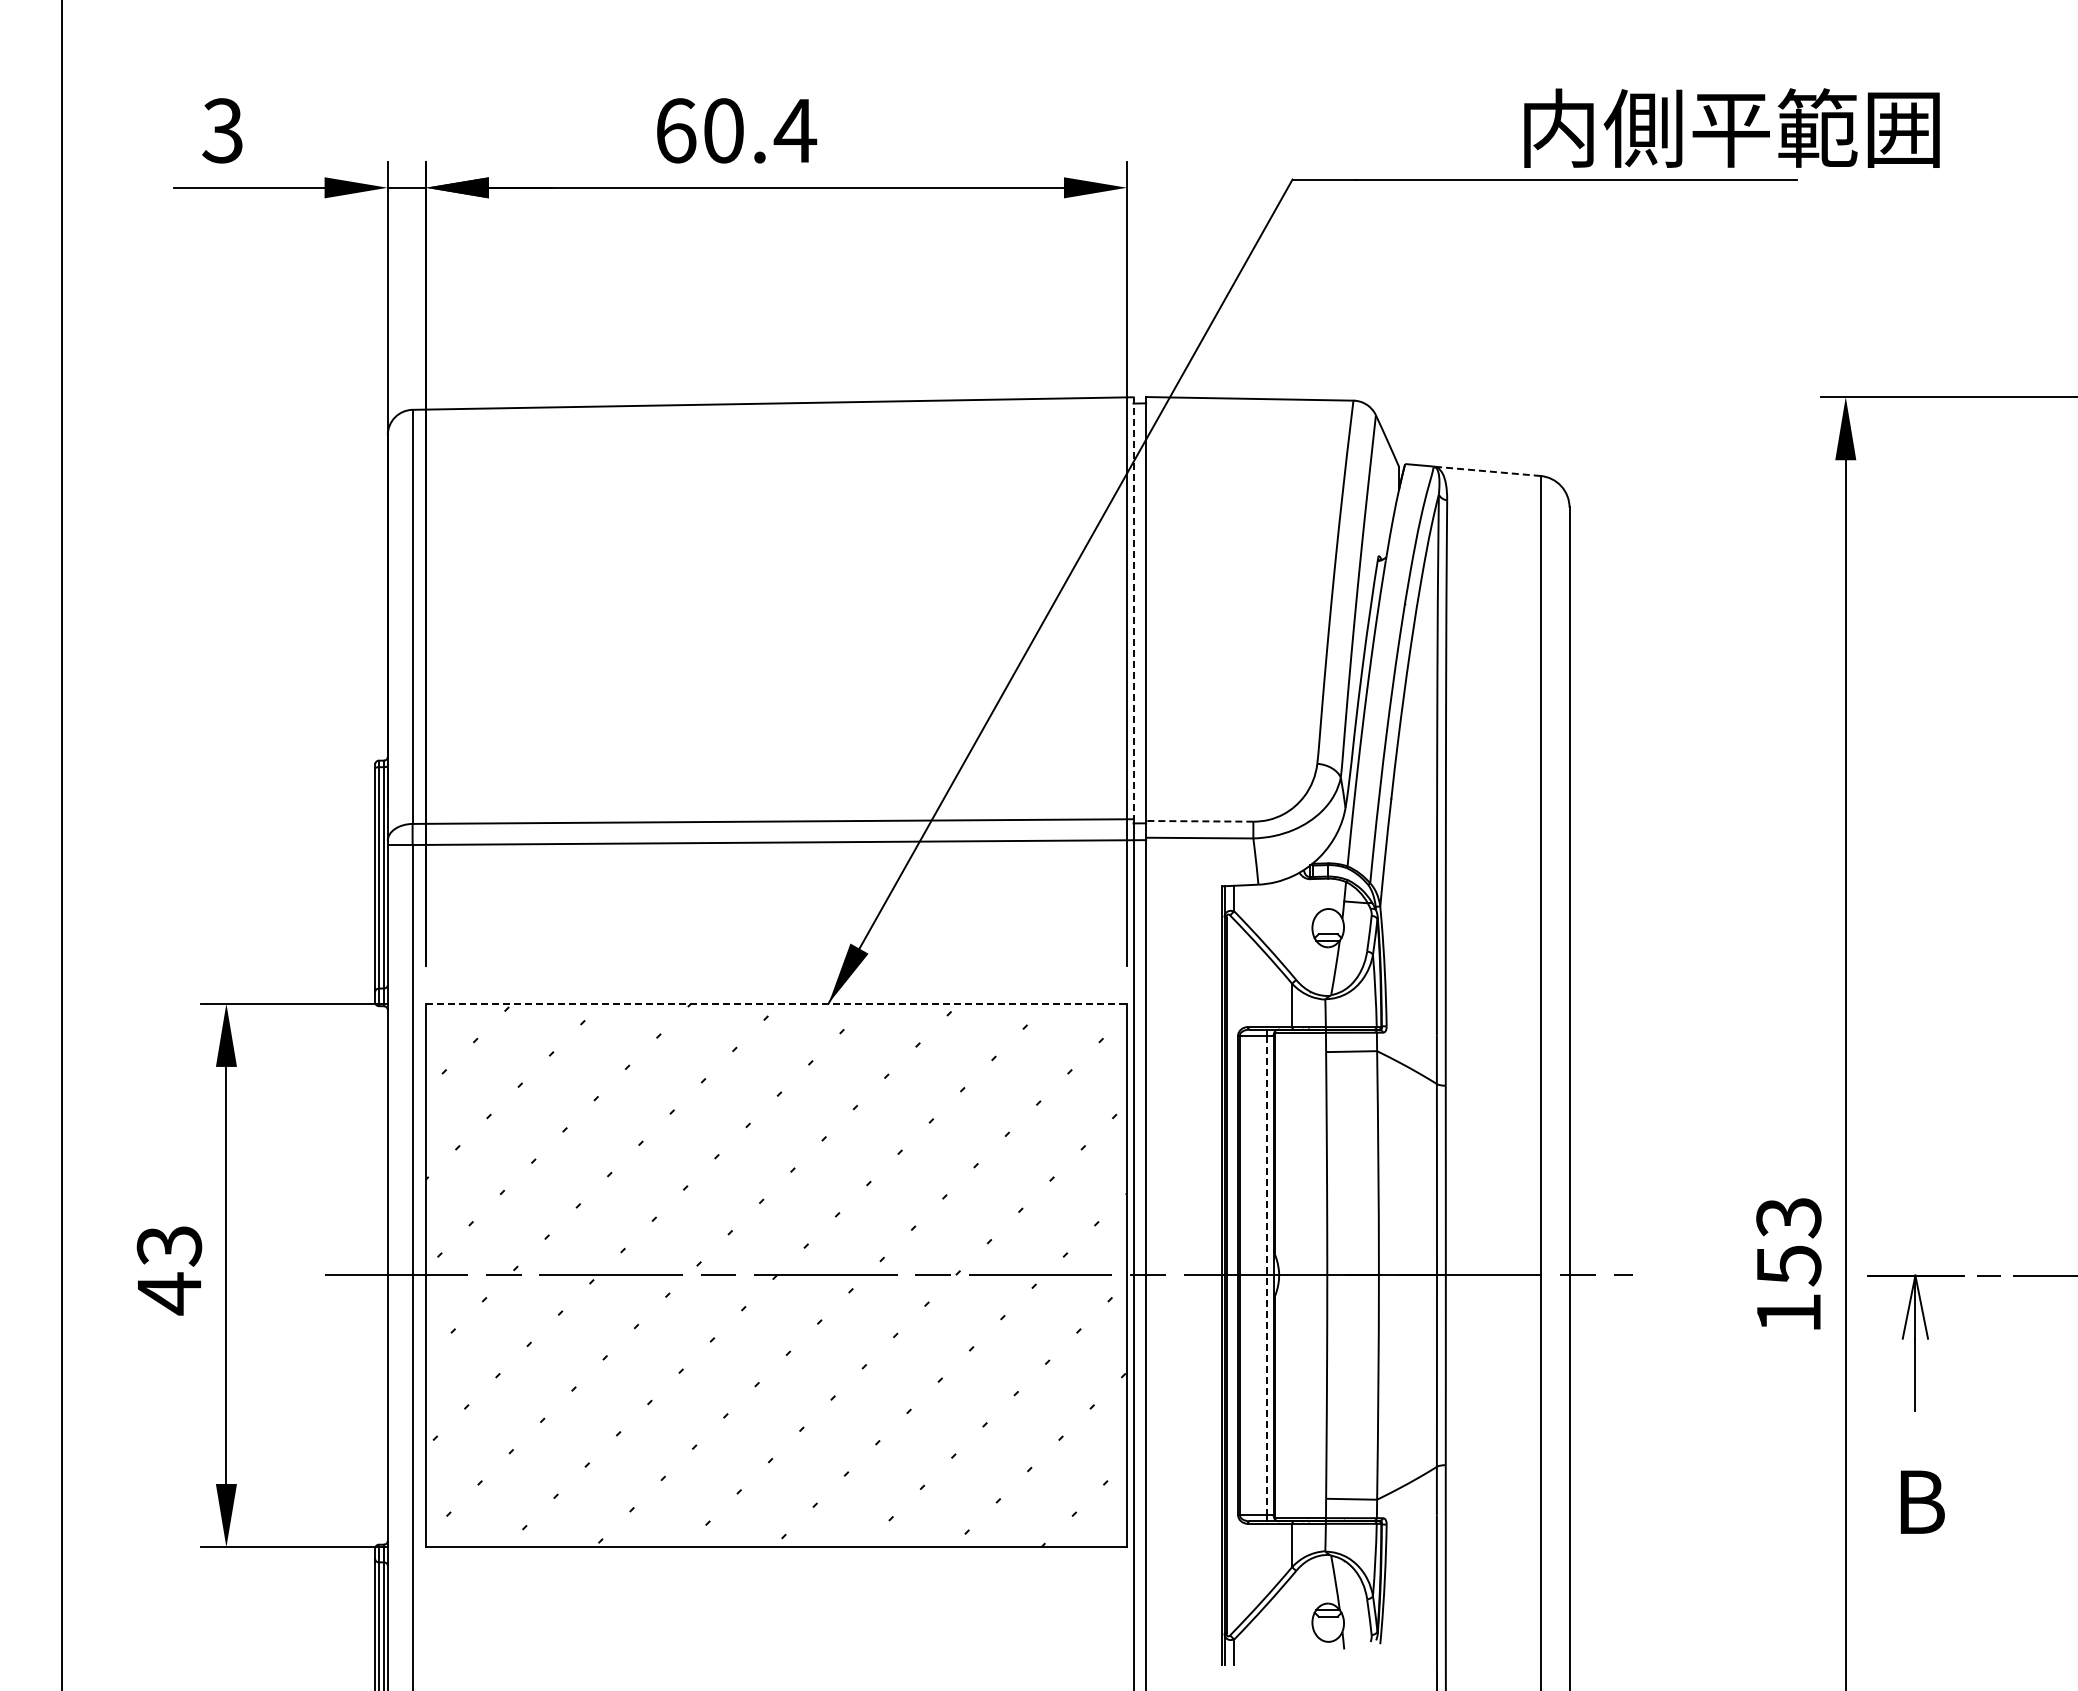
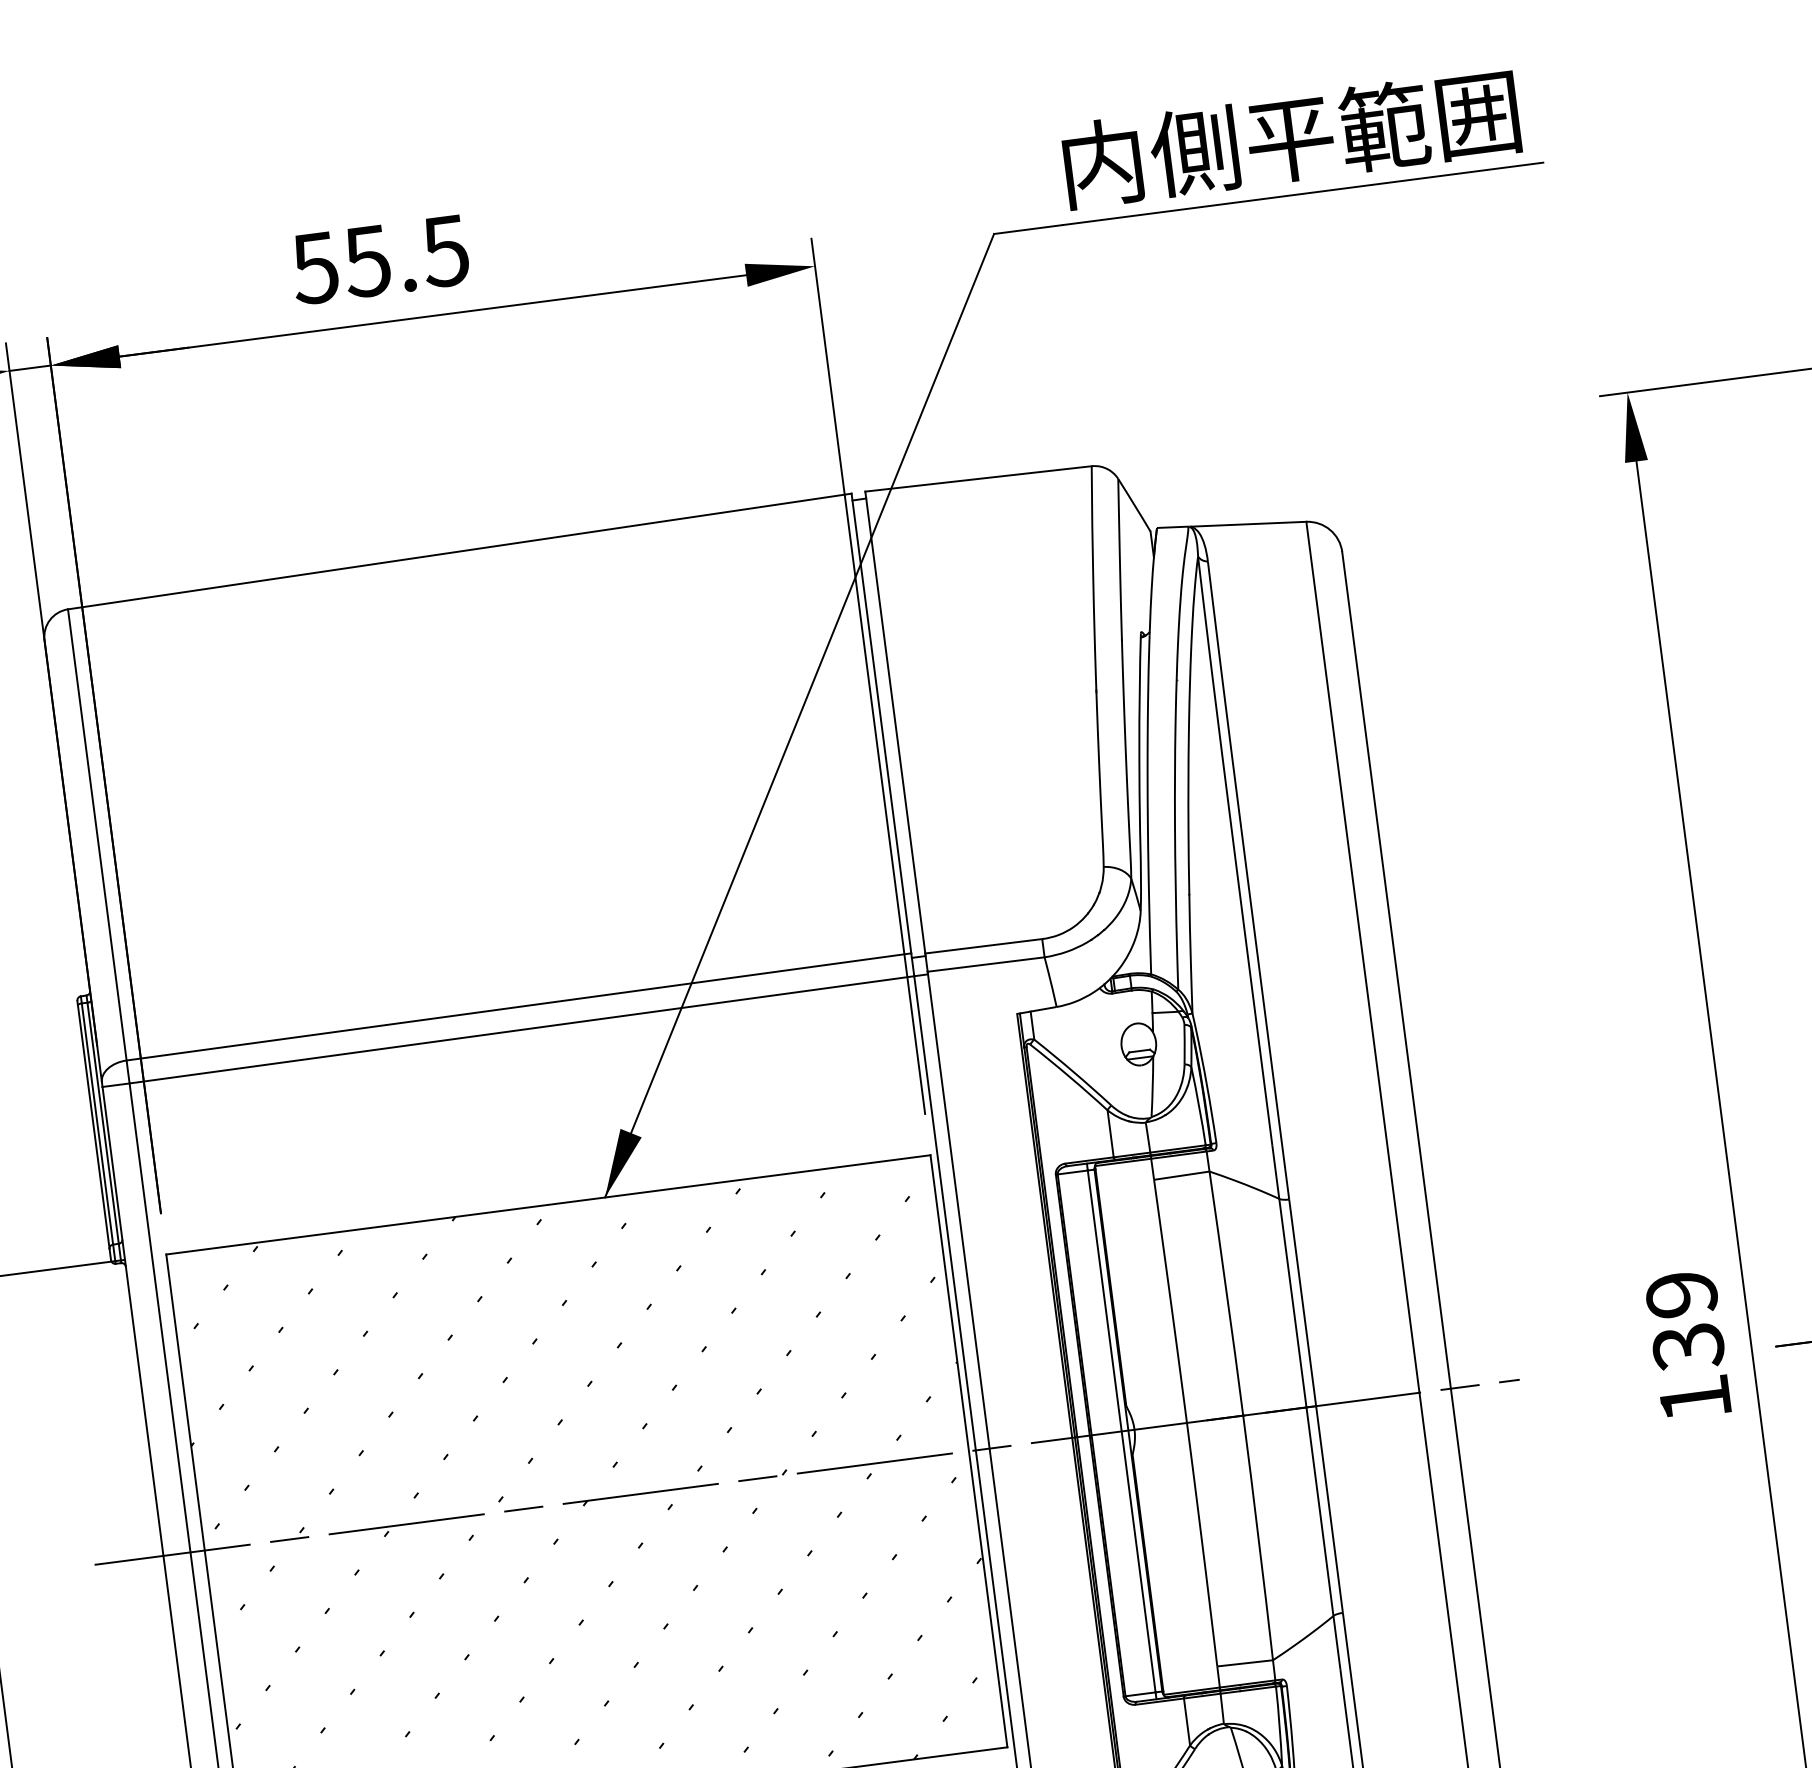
text: (1731, 127) -> (1290, 137), moved
text: (735, 130) -> (380, 259), 60.4 -> 55.5
line: (1488, 471) -> (1248, 524), dashed -> solid
line: (1133, 608) -> (881, 723), dashed -> solid
line: (1199, 821) -> (983, 946), dashed -> solid
line: (776, 1003) -> (548, 1204), dashed -> solid
text: (1788, 1242) -> (1684, 1321), 153 -> 139
line: (1267, 1275) -> (1121, 1431), dashed -> solid

